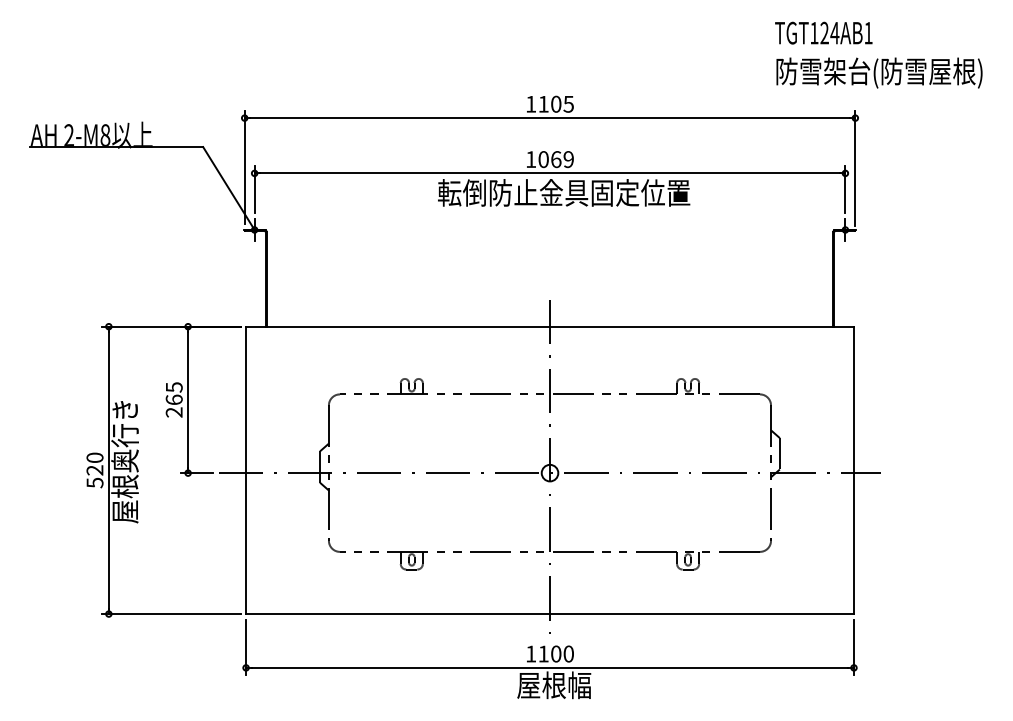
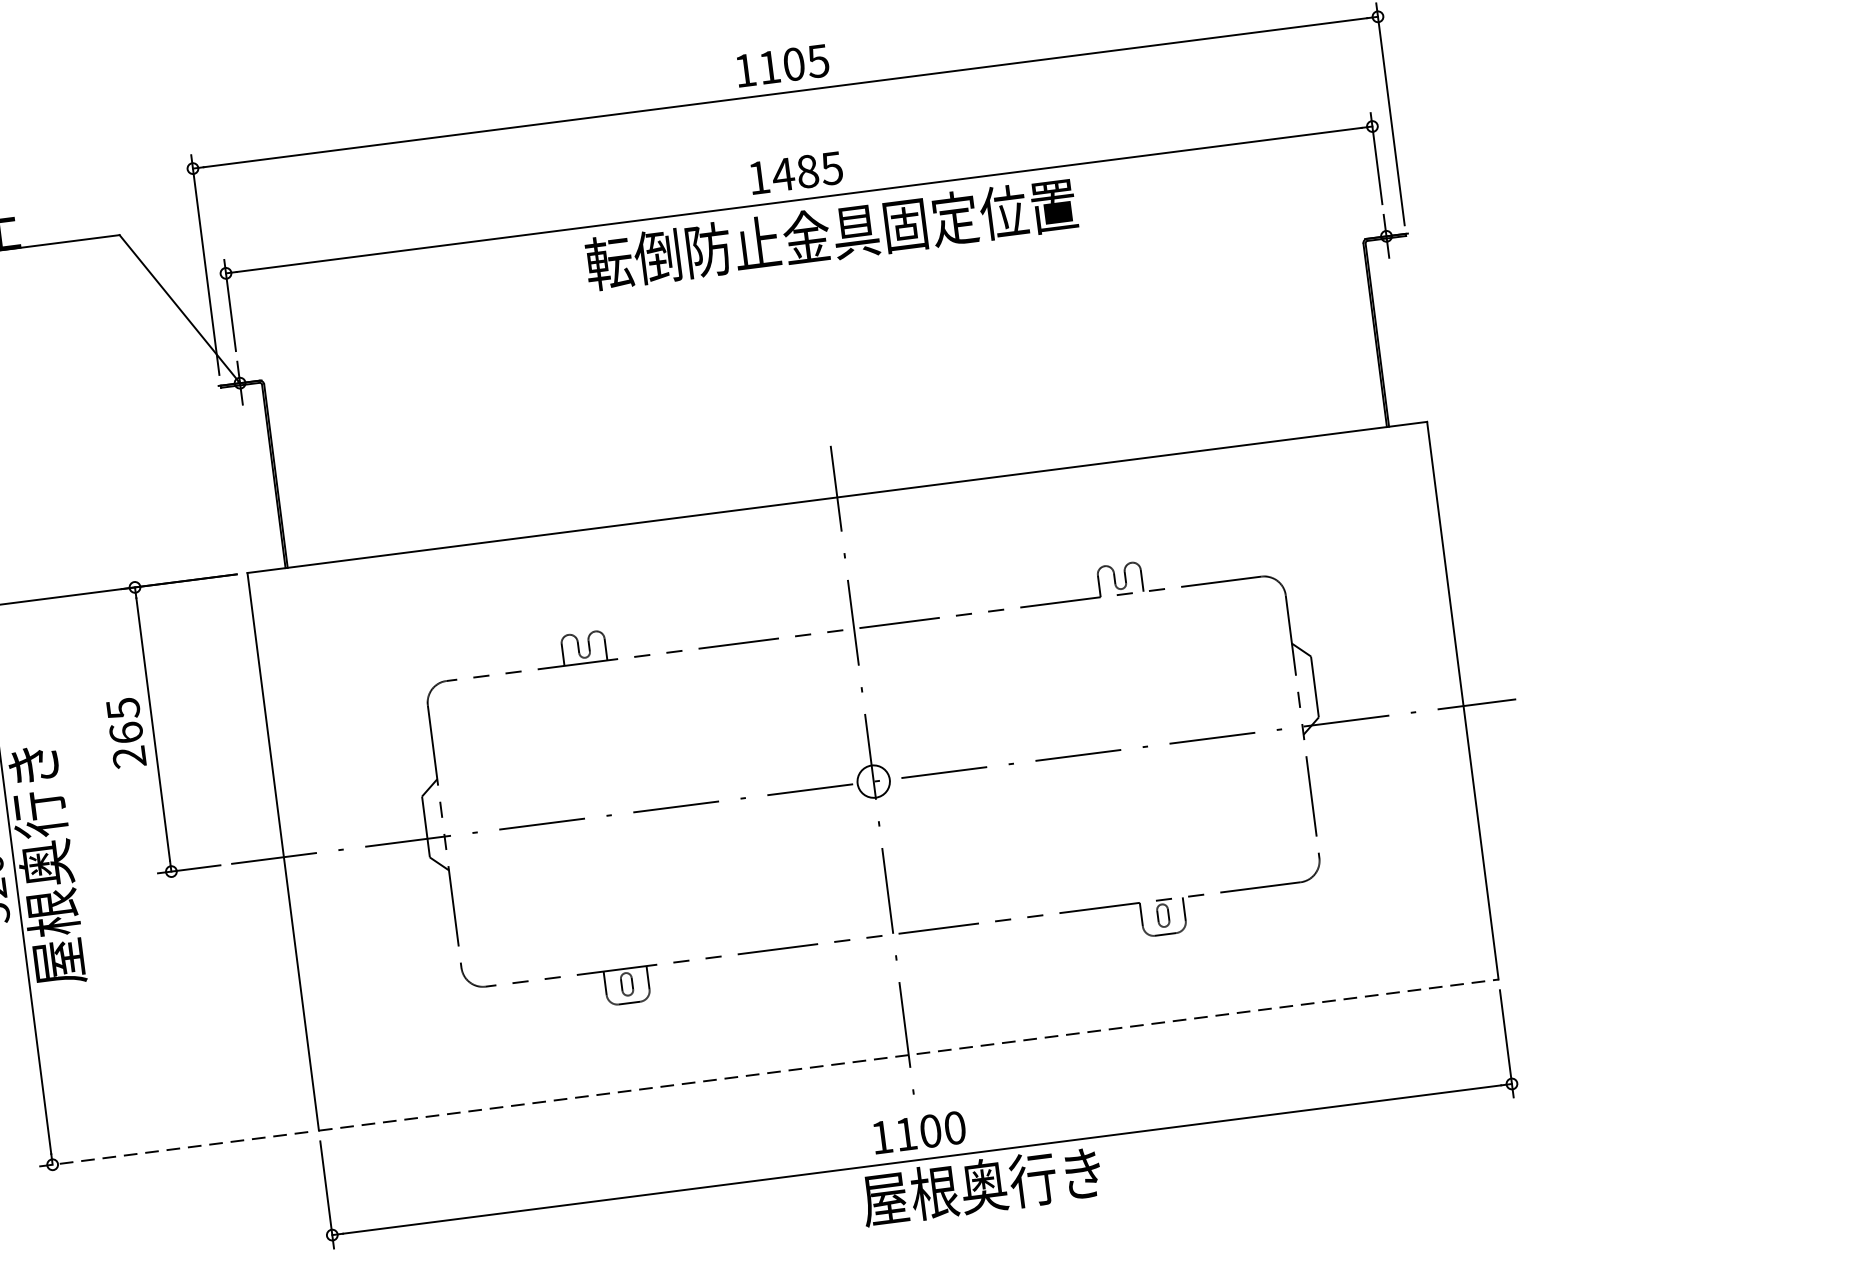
text: (555, 159) -> (806, 171), 1069 -> 1485
line: (170, 614) -> (172, 1150), solid -> dashed
line: (550, 614) -> (909, 1055), solid -> dashed
text: (603, 685) -> (1030, 1180), 屋根幅 -> 屋根奥行き

